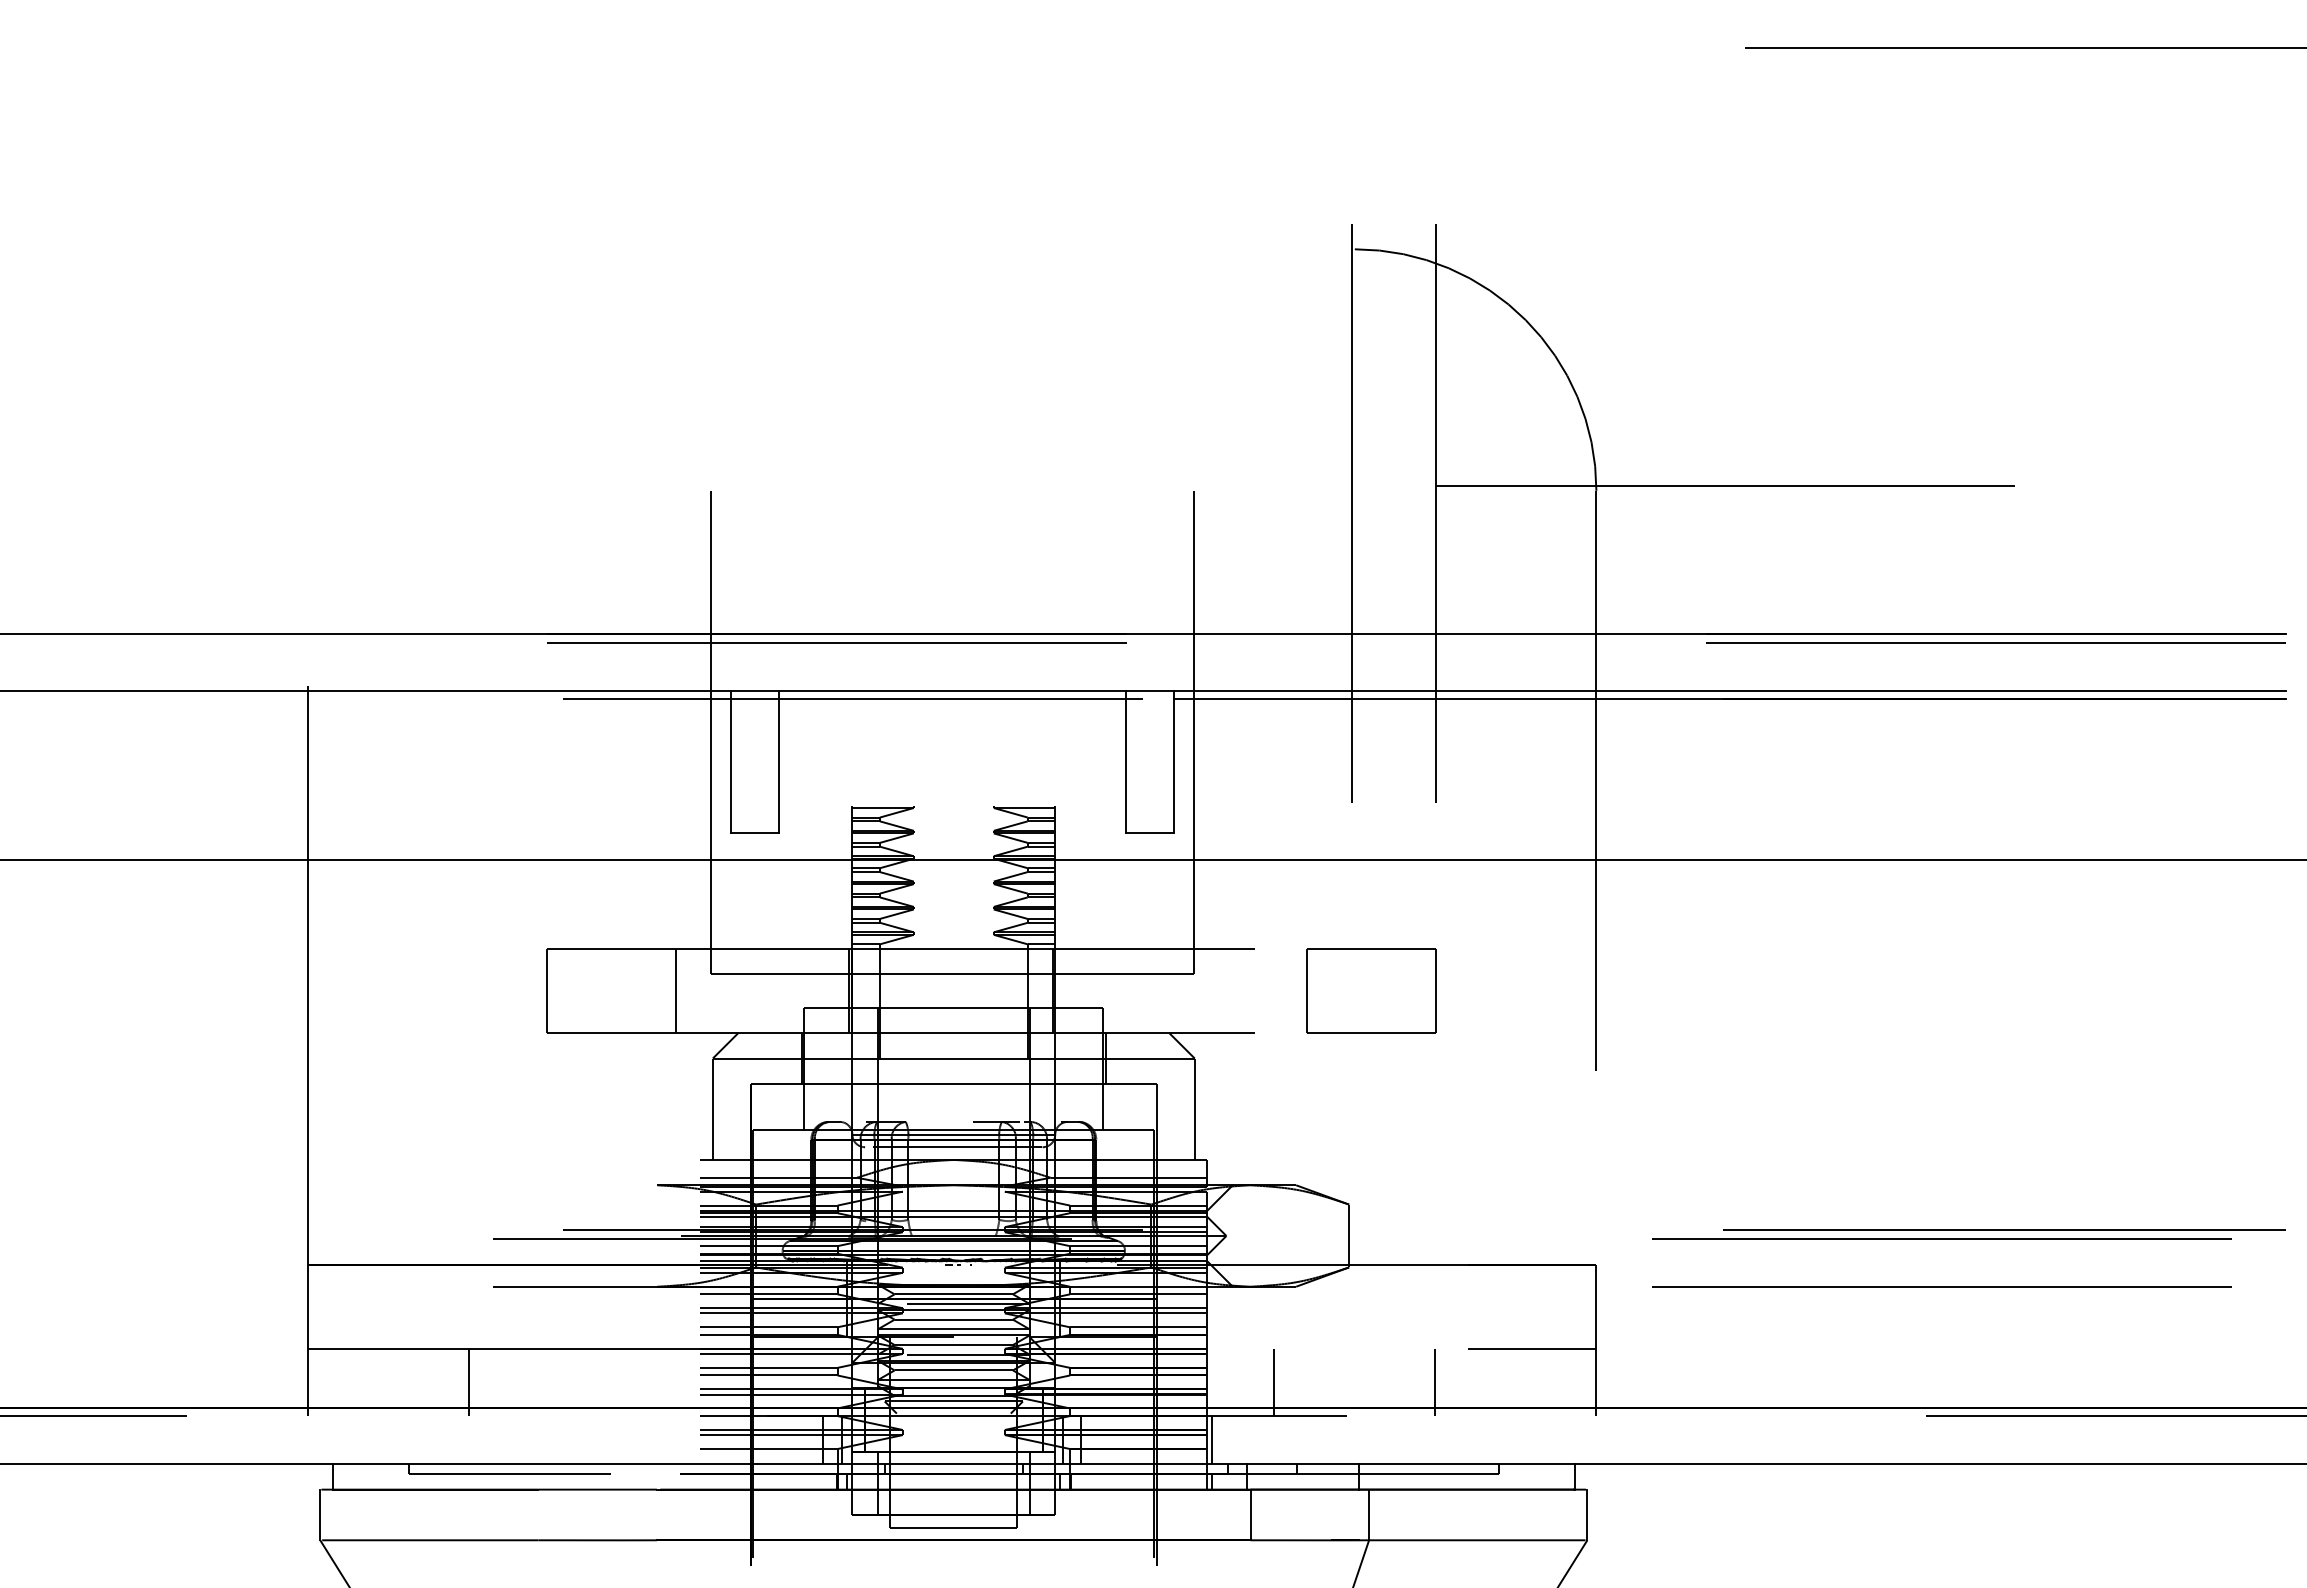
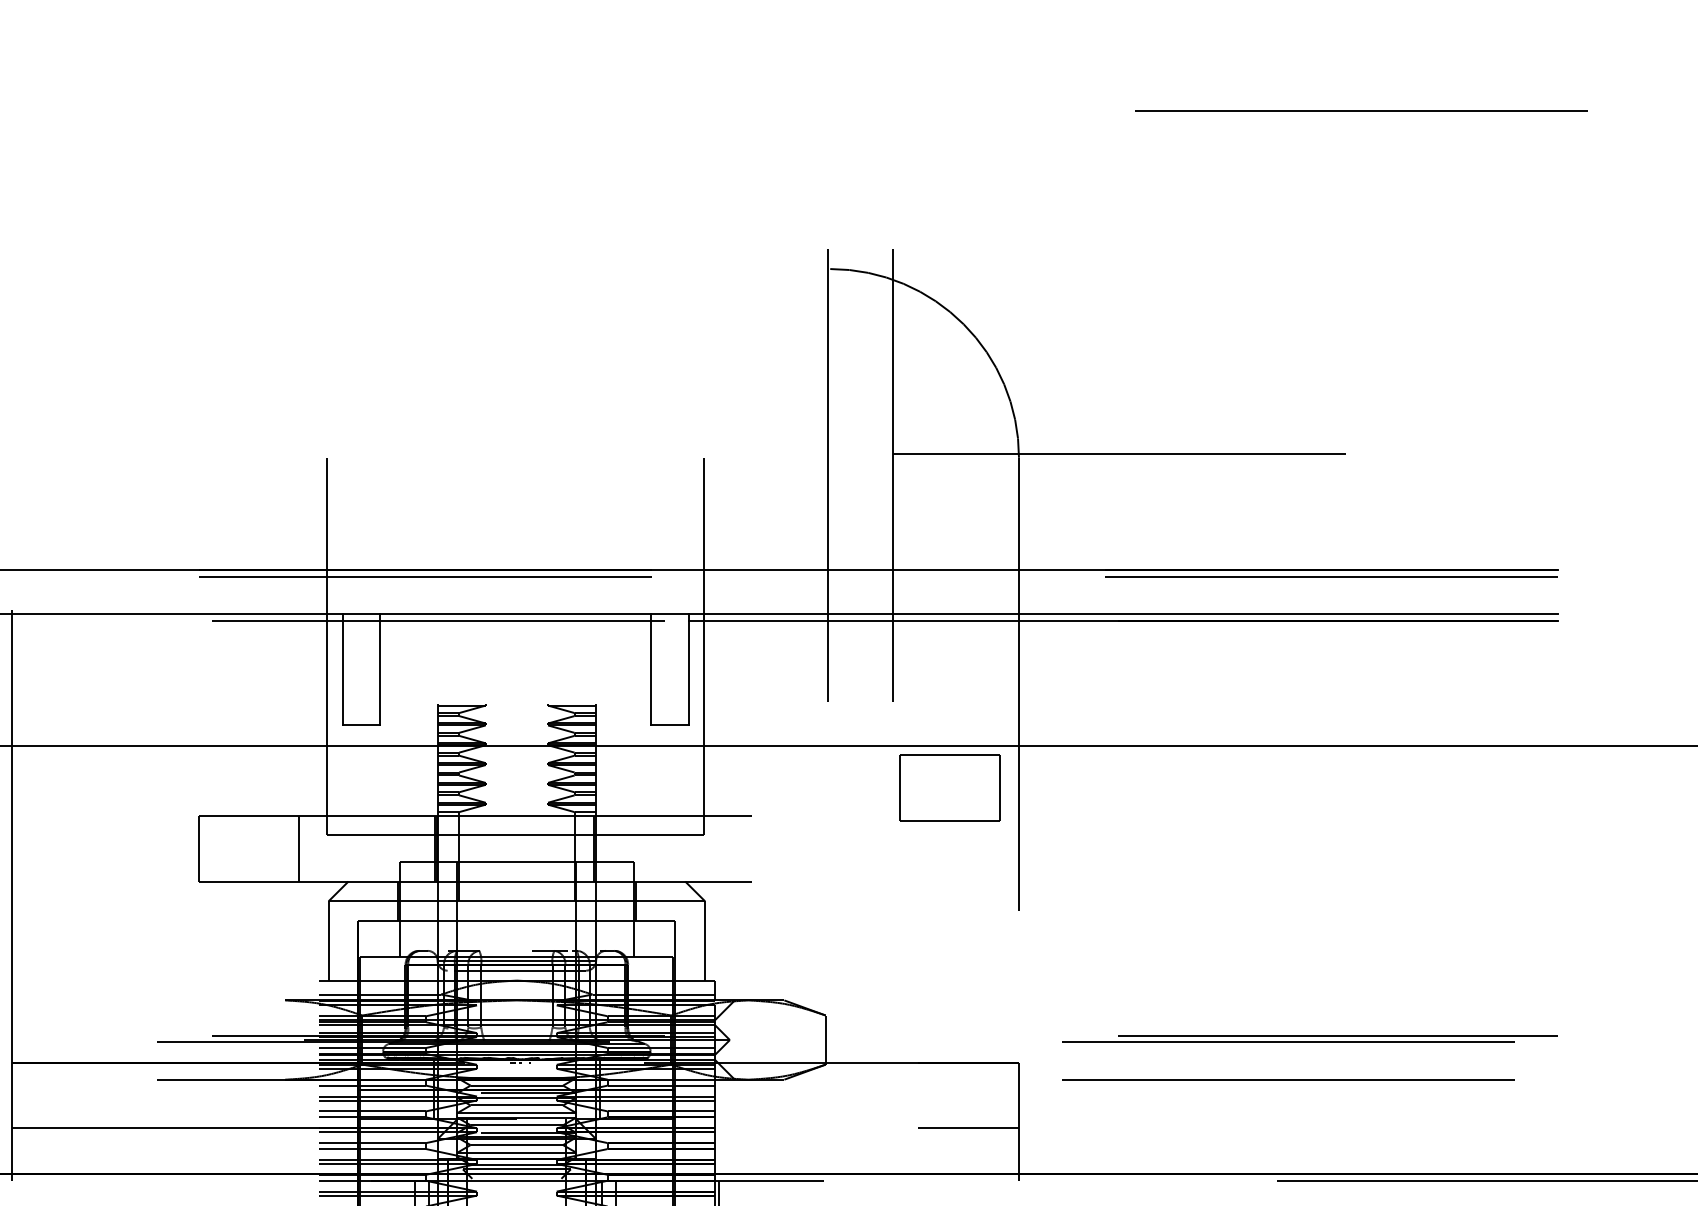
part: (1371, 990) -> (950, 787), moved
line: (469, 1382) -> (138, 1154), removed
line: (1274, 1382) -> (767, 1154), removed
line: (1435, 1382) -> (893, 1154), removed

